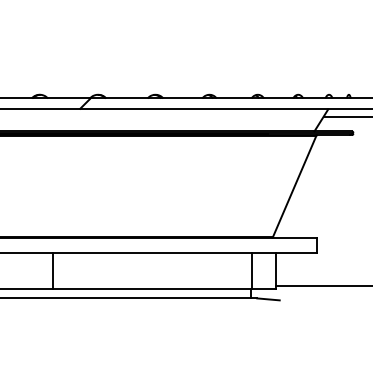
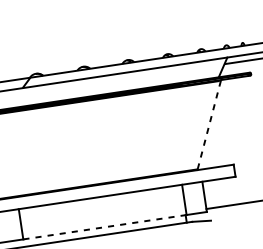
line: (294, 186) -> (209, 125), solid -> dashed
line: (152, 289) -> (104, 227), solid -> dashed

